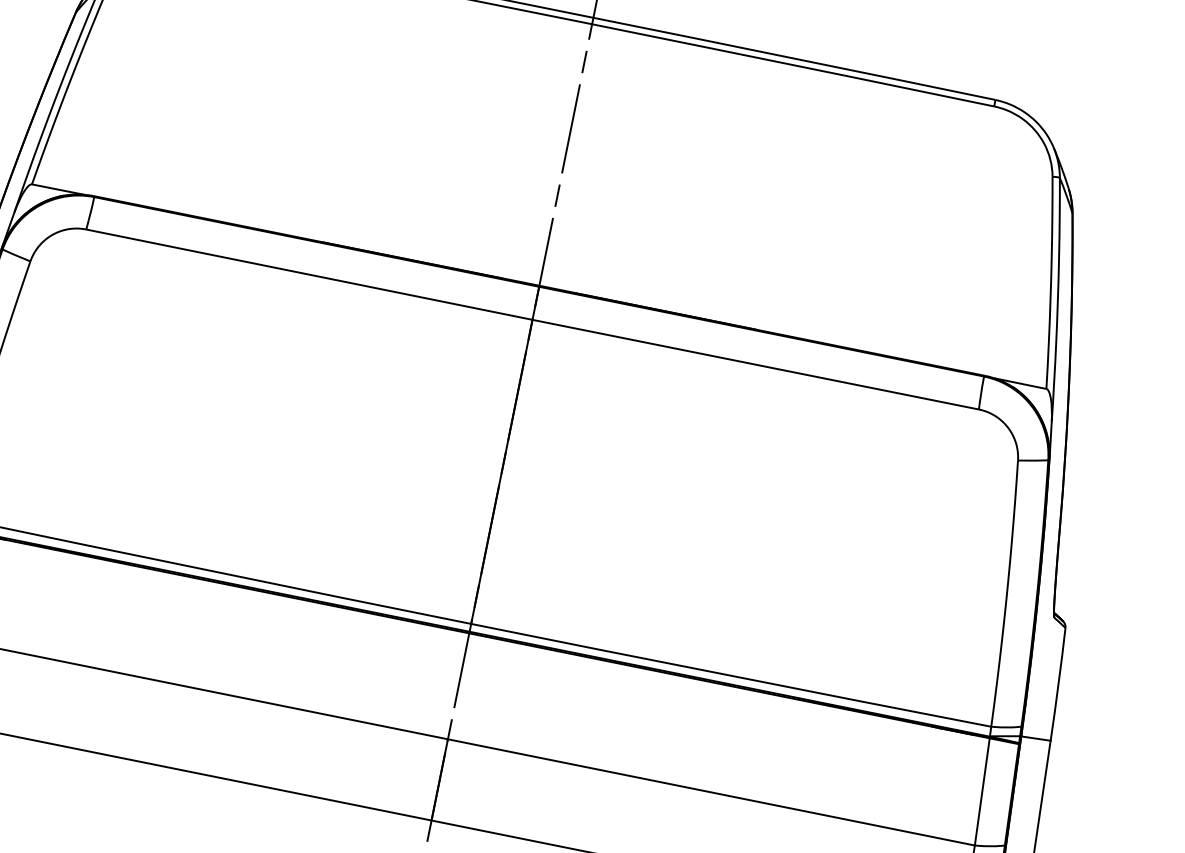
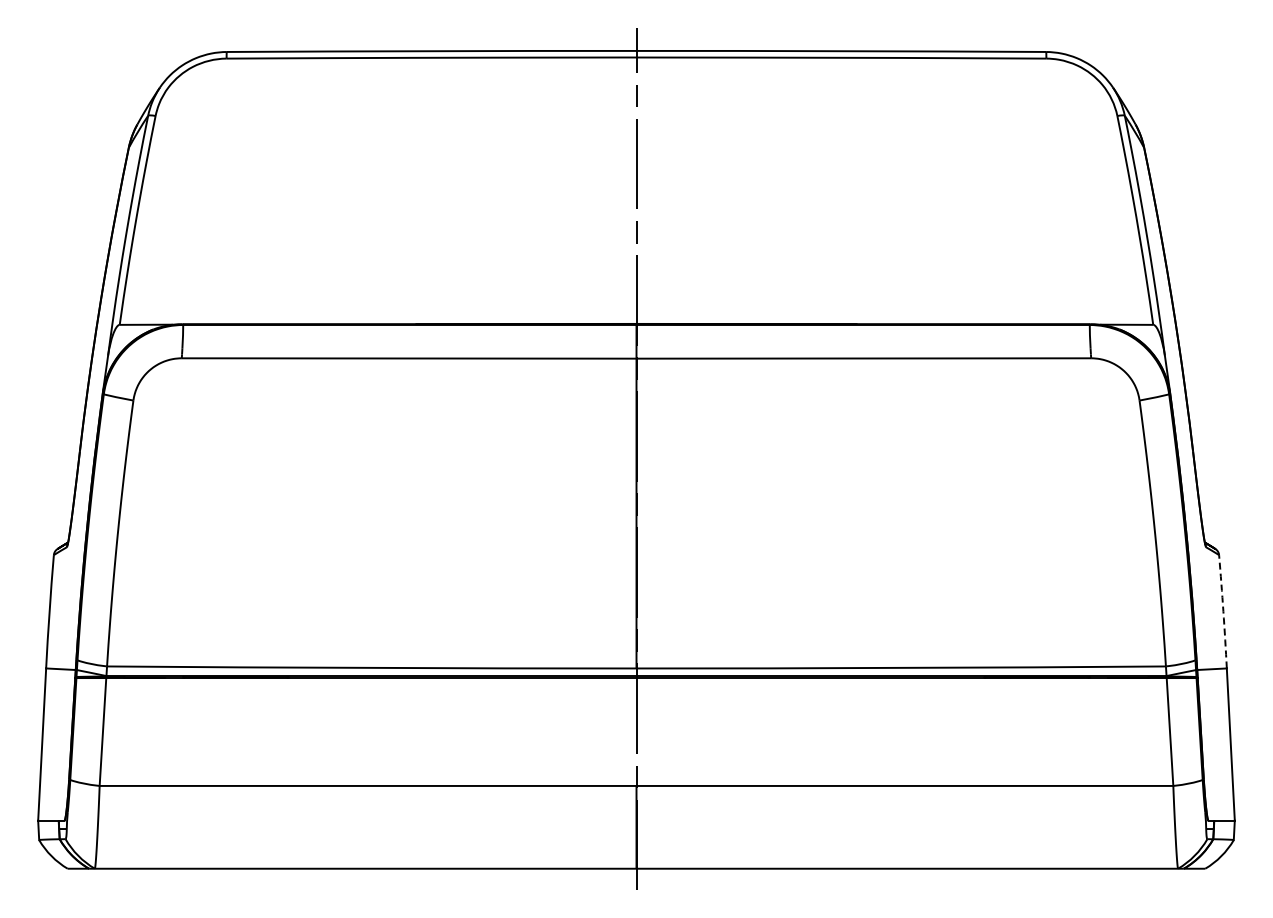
arc: (1058, 684) -> (1223, 611), solid -> dashed

